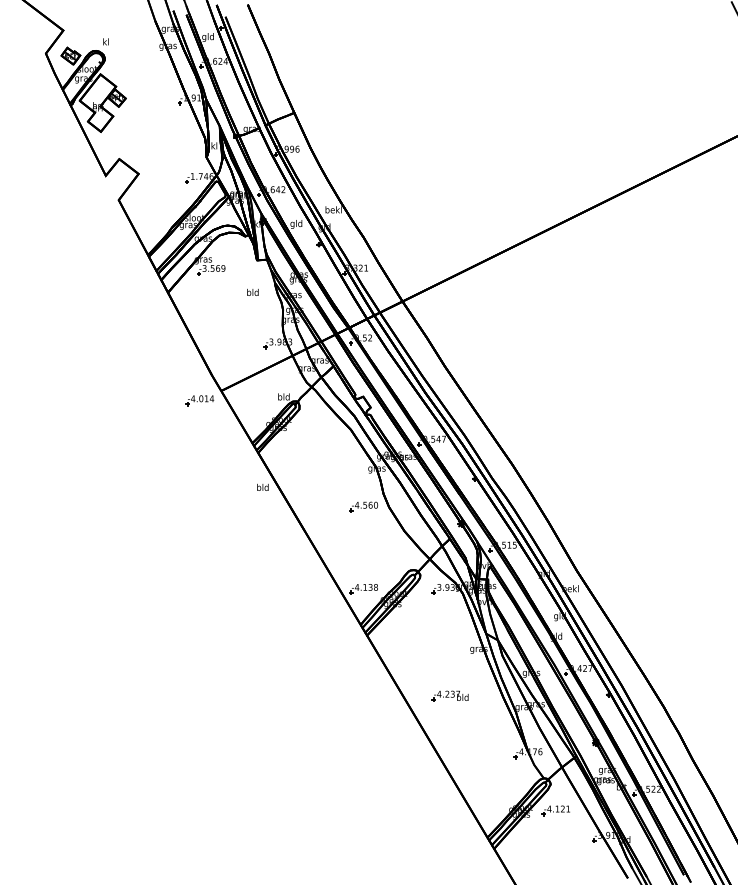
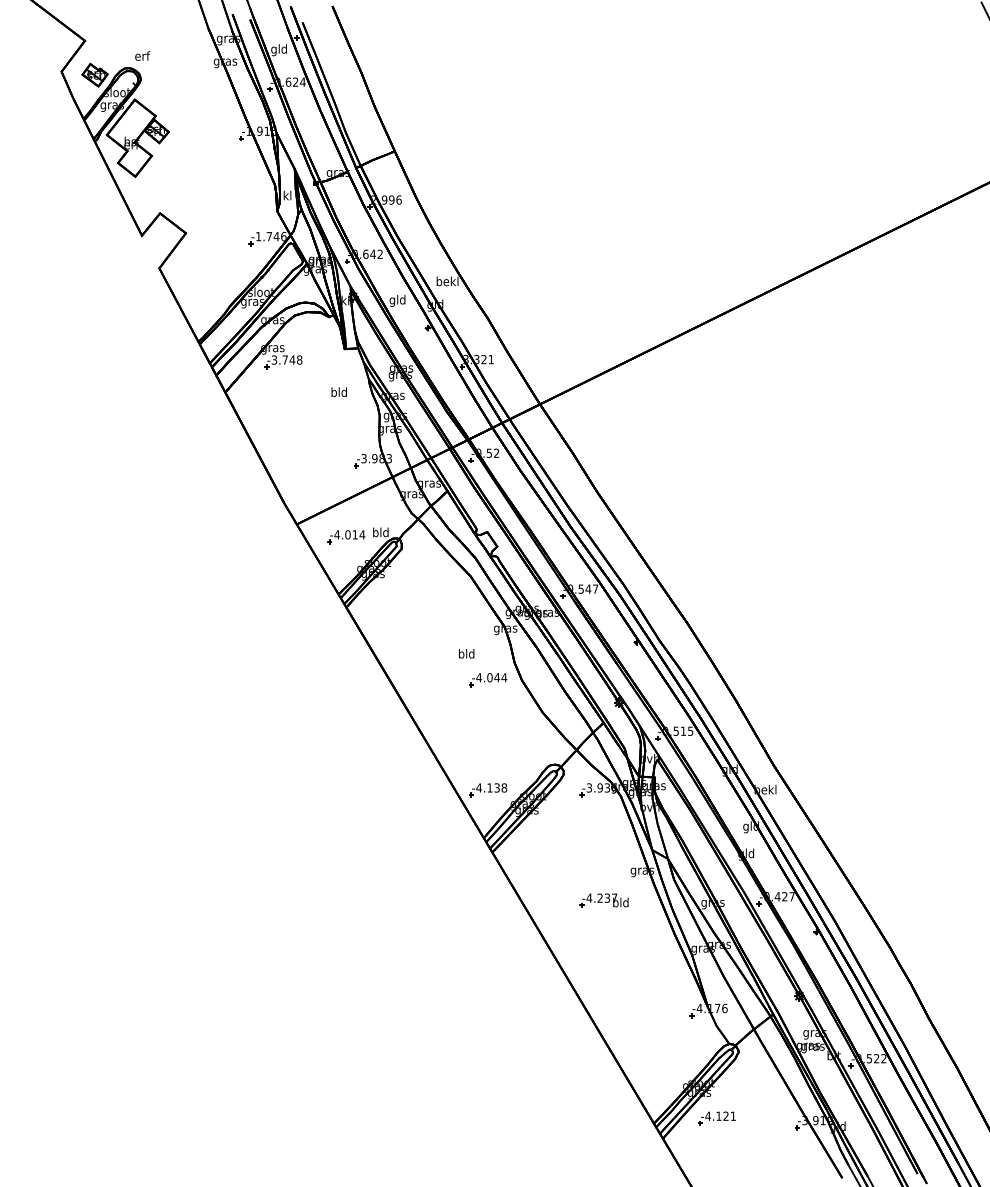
text: (106, 41) -> (142, 55), kl -> erf
text: (218, 268) -> (292, 359), -3.569 -> -3.748
part: (200, 400) -> (346, 537), moved
text: (262, 487) -> (466, 653), moved
text: (370, 505) -> (497, 677), -4.560 -> -4.044
part: (449, 695) -> (603, 900), moved
part: (555, 810) -> (716, 1118), moved

